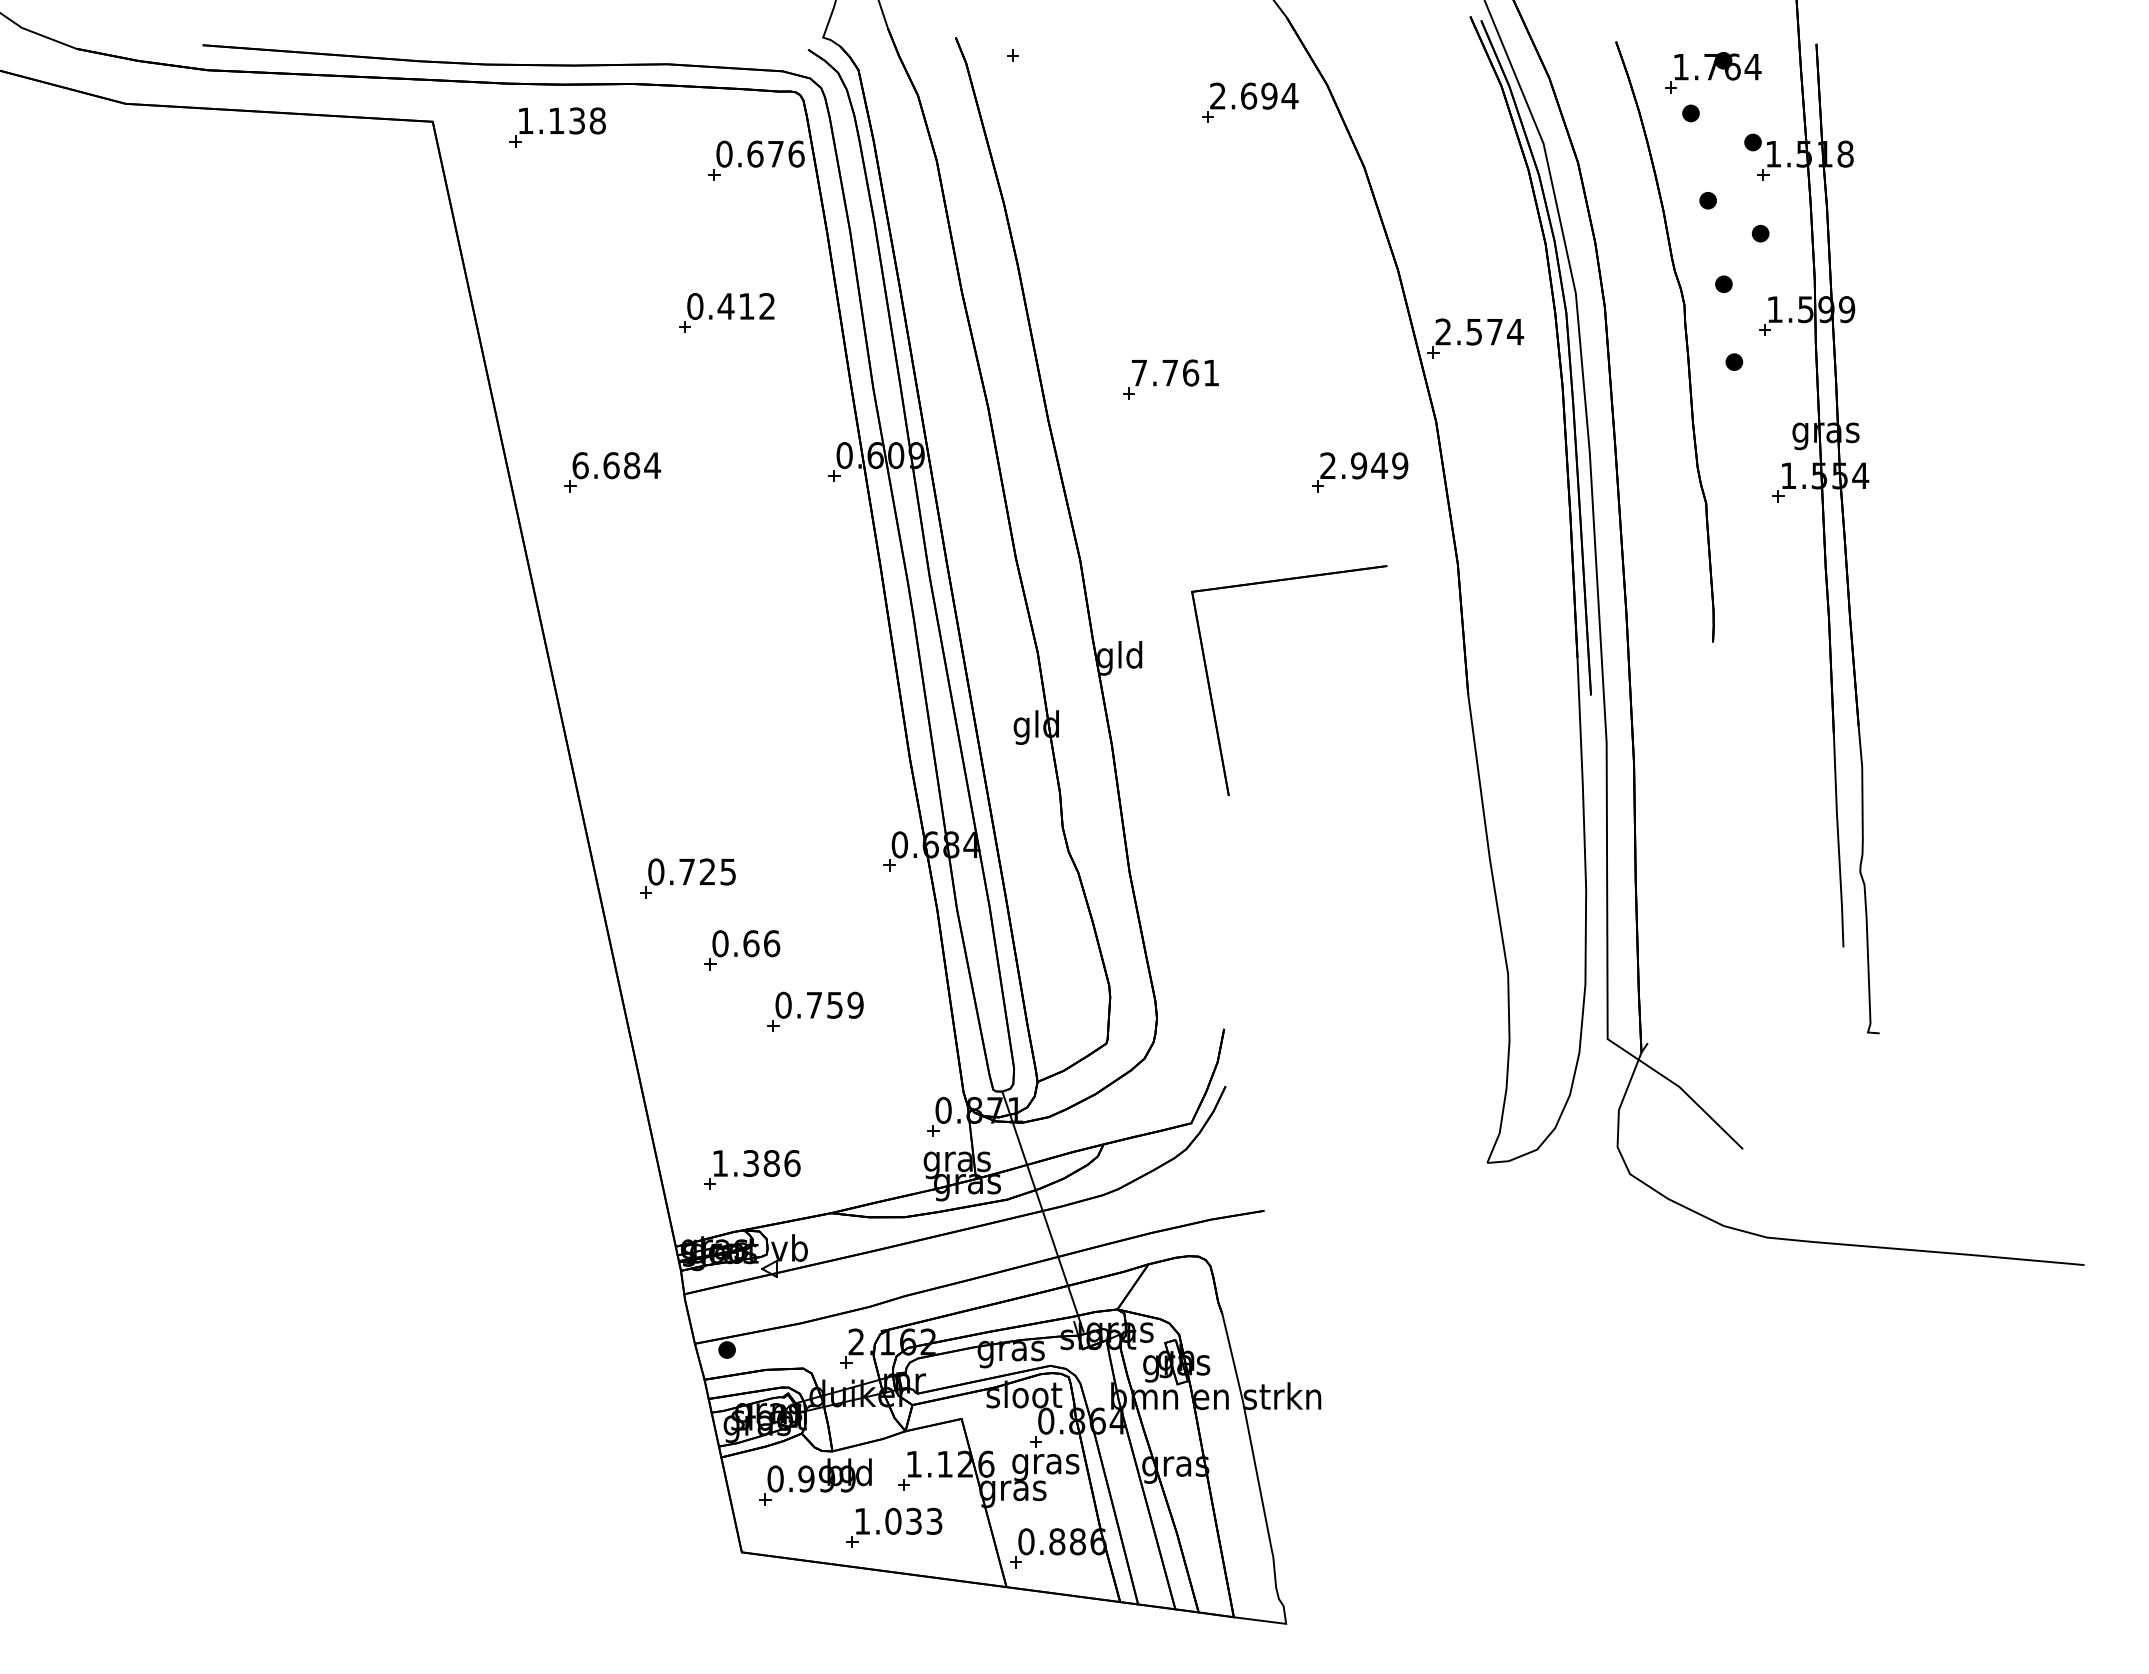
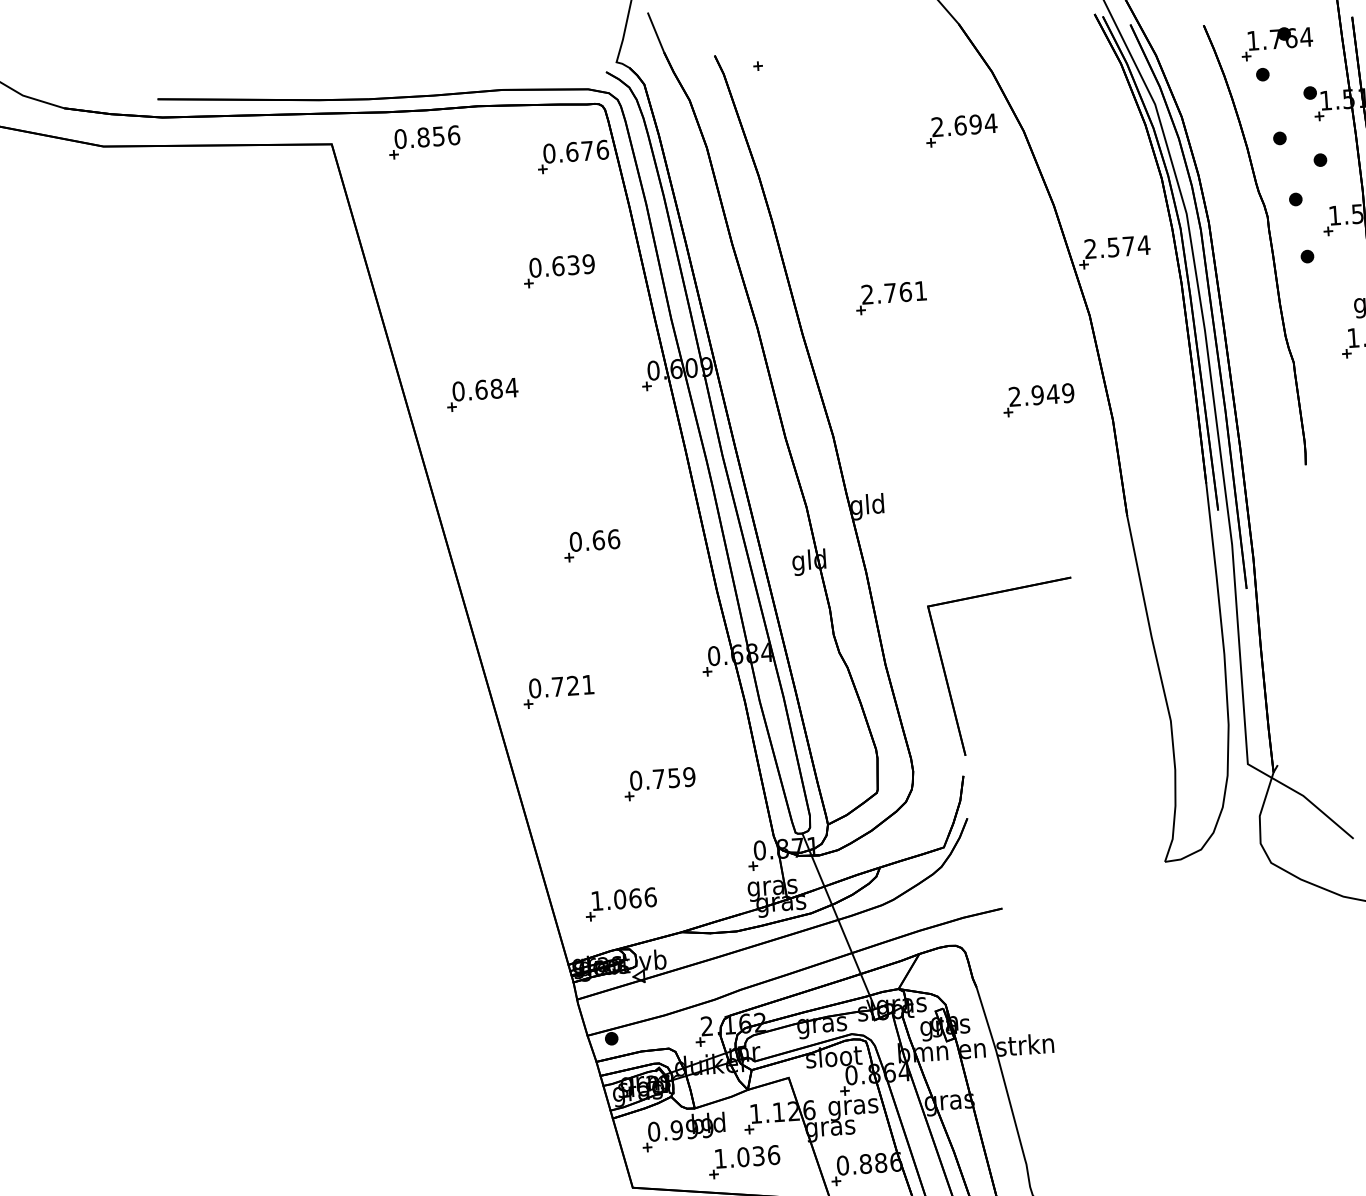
part: (1250, 102) -> (962, 130), moved
text: (561, 120) -> (427, 136), 1.138 -> 0.856
text: (746, 305) -> (573, 264), 0.412 -> 0.639
text: (1138, 372) -> (866, 294), 7.761 -> 2.761
part: (1598, 414) -> (1209, 302), added
text: (580, 465) -> (458, 391), 6.684 -> 0.684
part: (1360, 472) -> (1039, 400), moved
part: (1212, 697) -> (948, 683), moved
text: (727, 871) -> (587, 684), 0.725 -> 0.721
part: (742, 950) -> (592, 545), moved
text: (761, 1163) -> (627, 898), 1.386 -> 1.066
text: (934, 1520) -> (773, 1154), 1.033 -> 1.036

